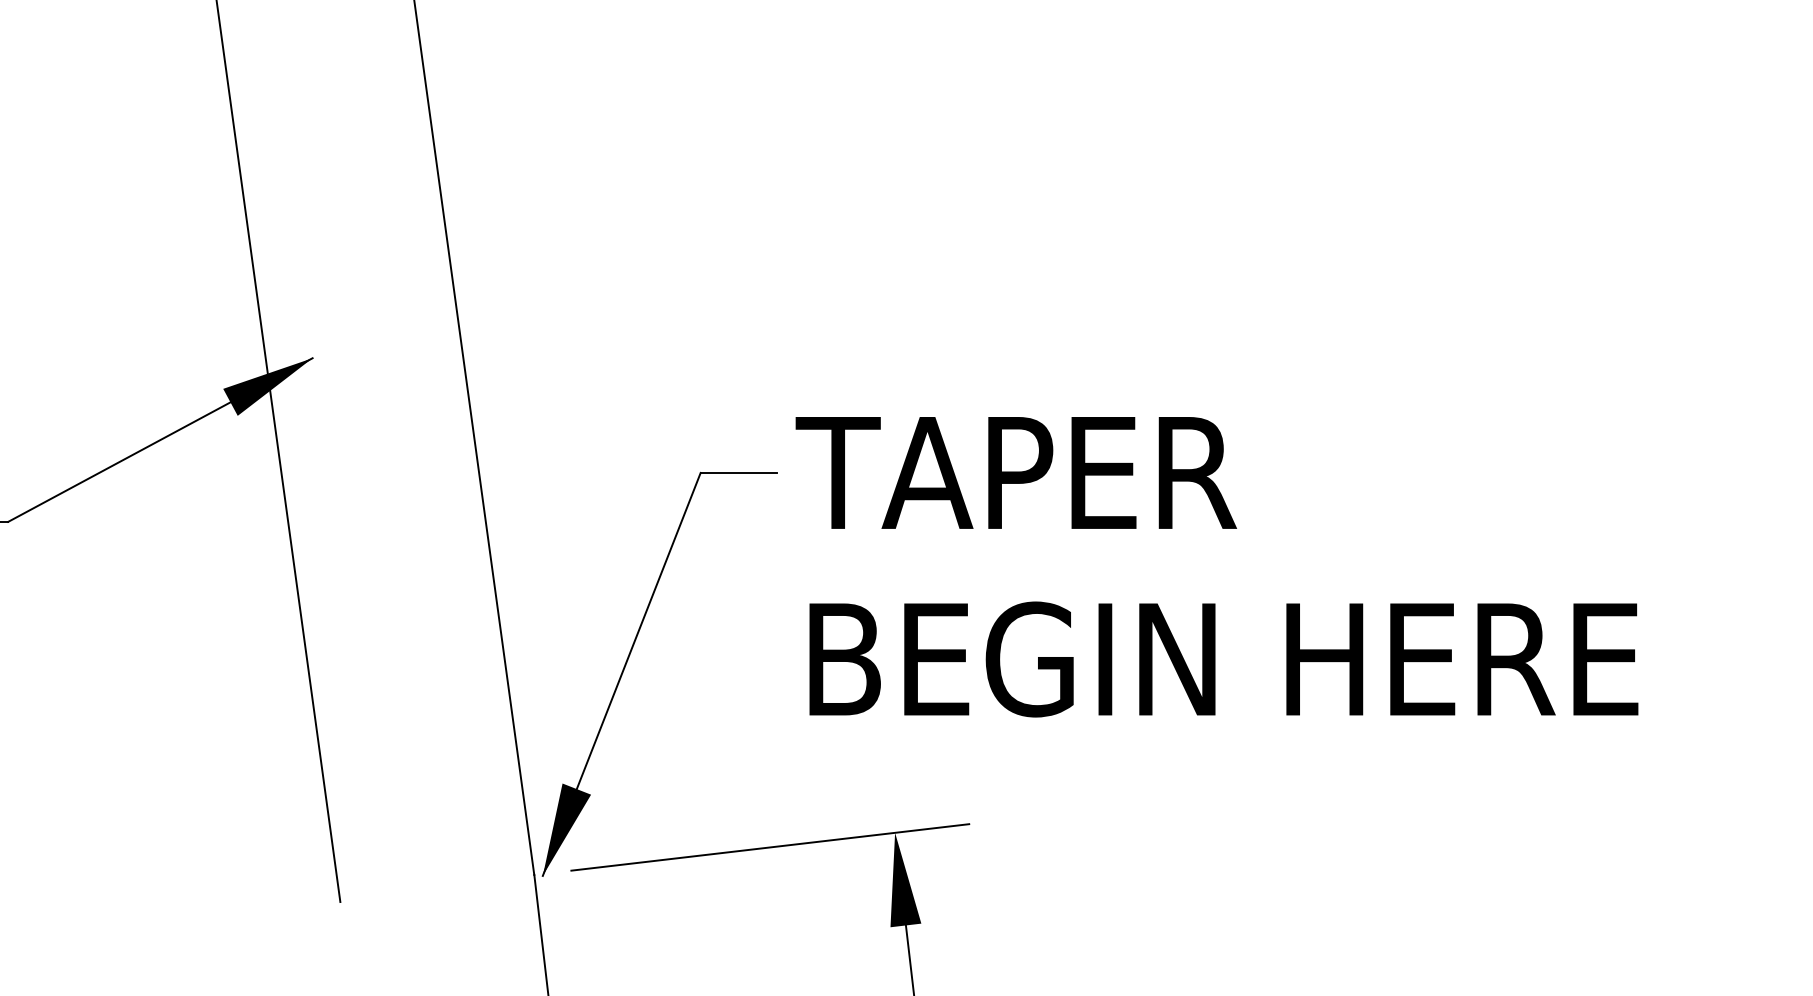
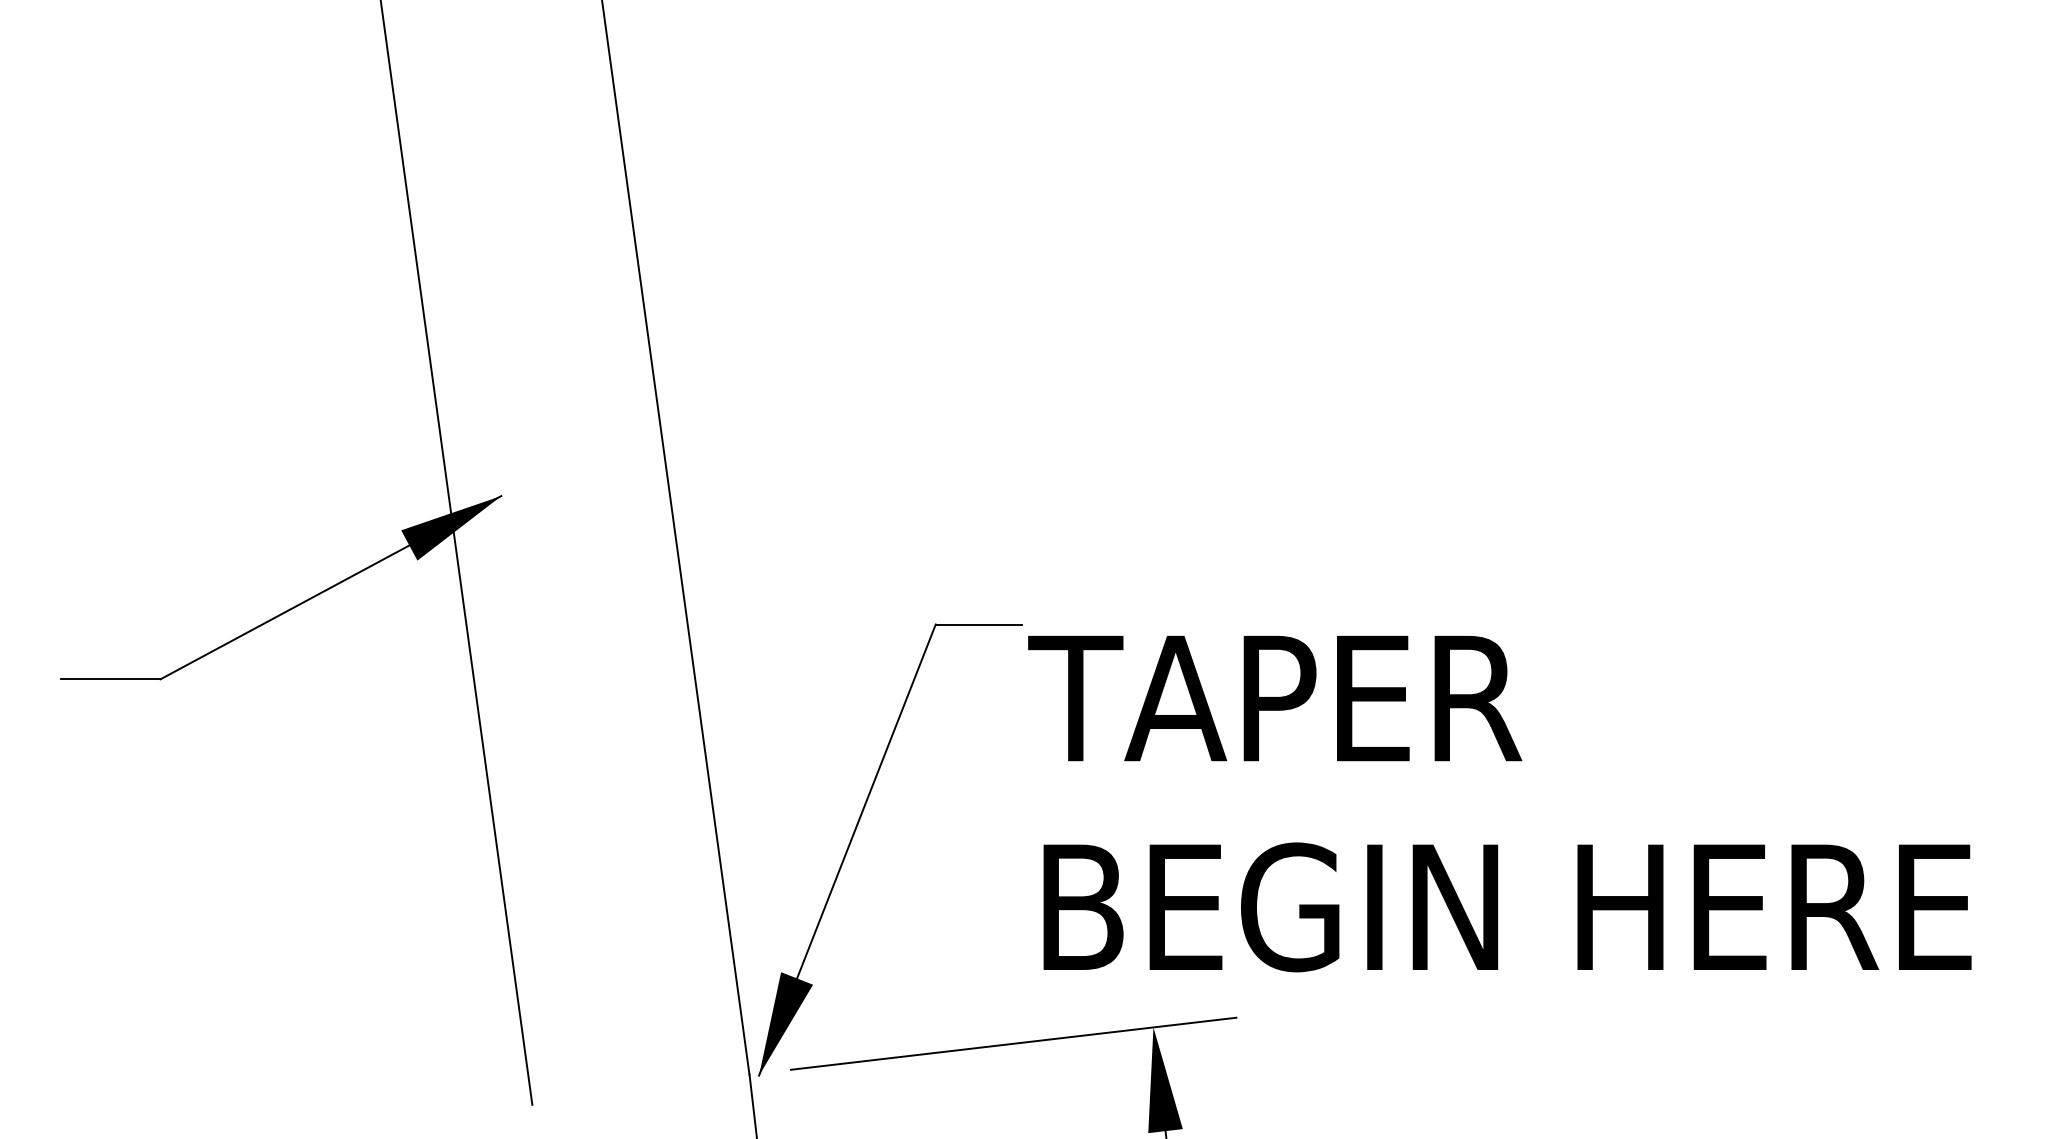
text: (1216, 567) -> (1499, 804), moved

